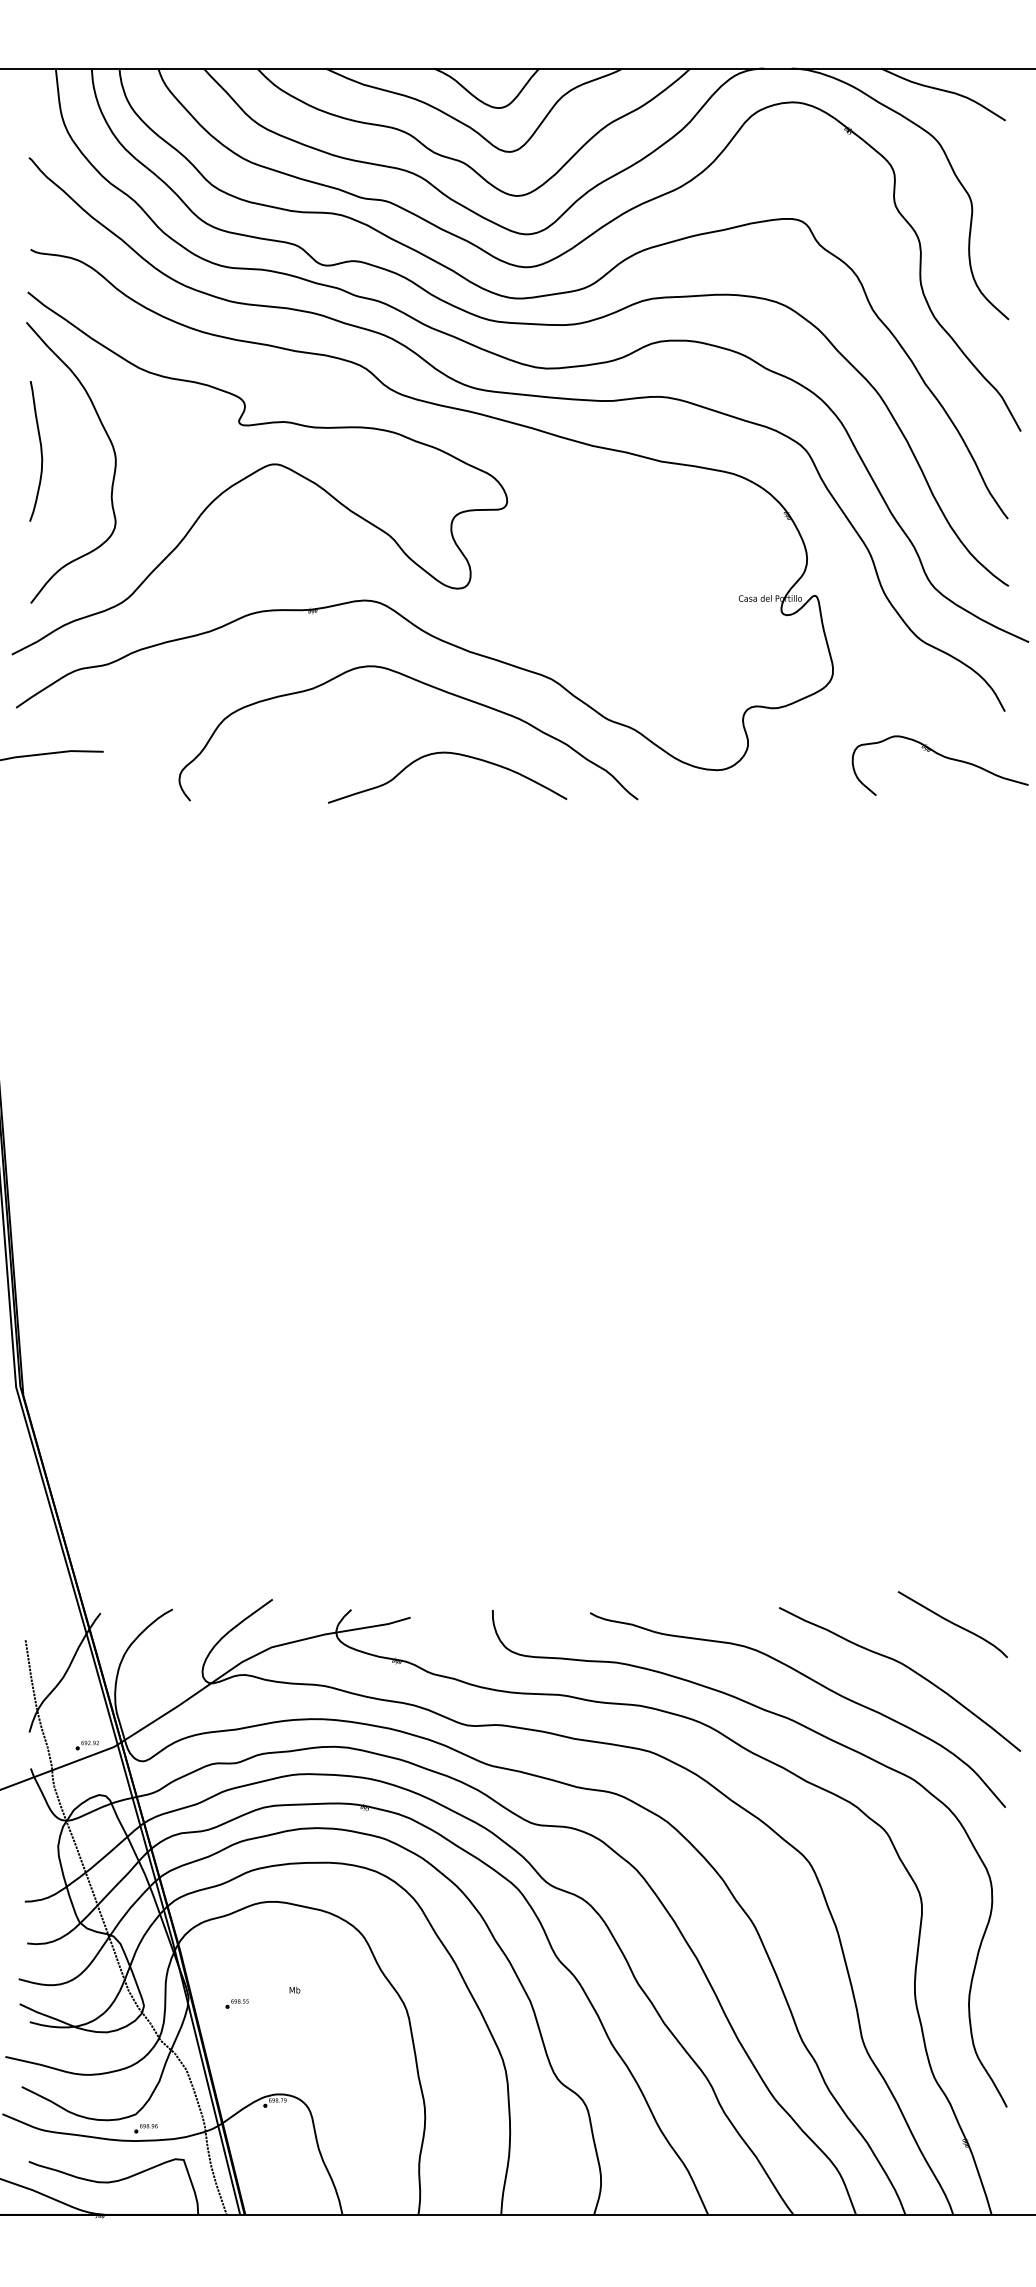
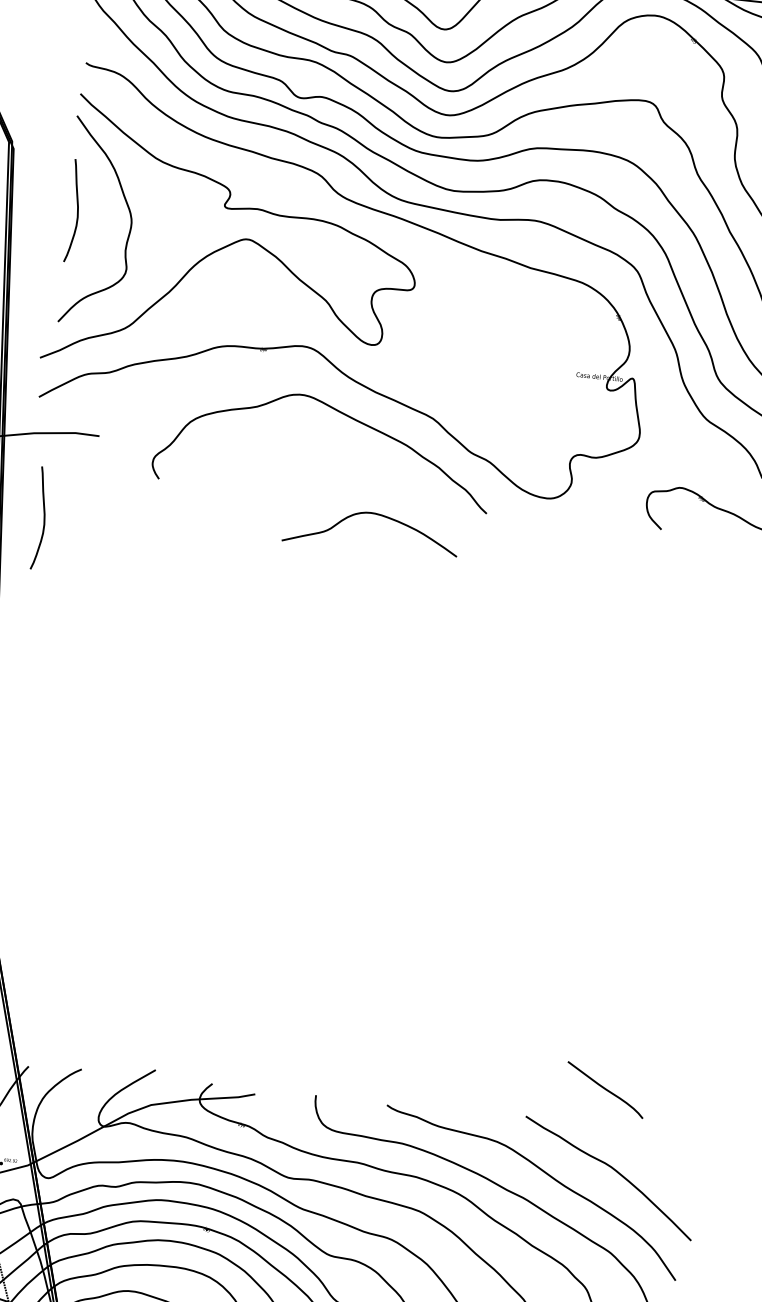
curve: (452, 754) -> (376, 514), moved
curve: (40, 871) -> (43, 518), added
curve: (952, 1624) -> (605, 1090), moved

